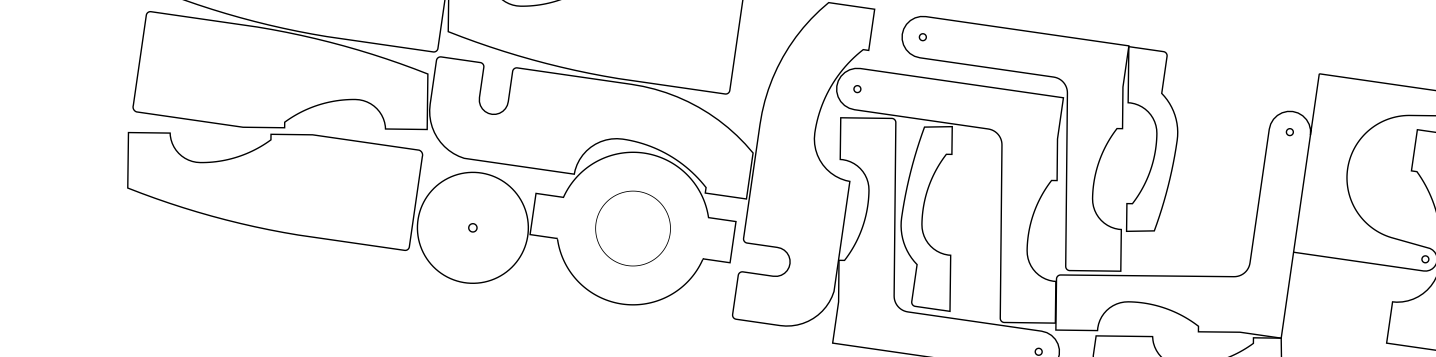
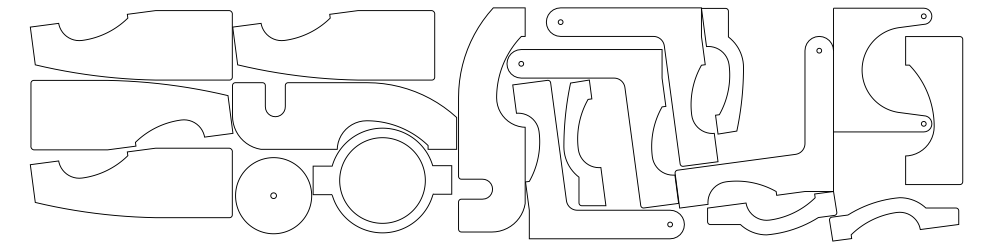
part: (633, 228) -> (382, 180), size x1.67

